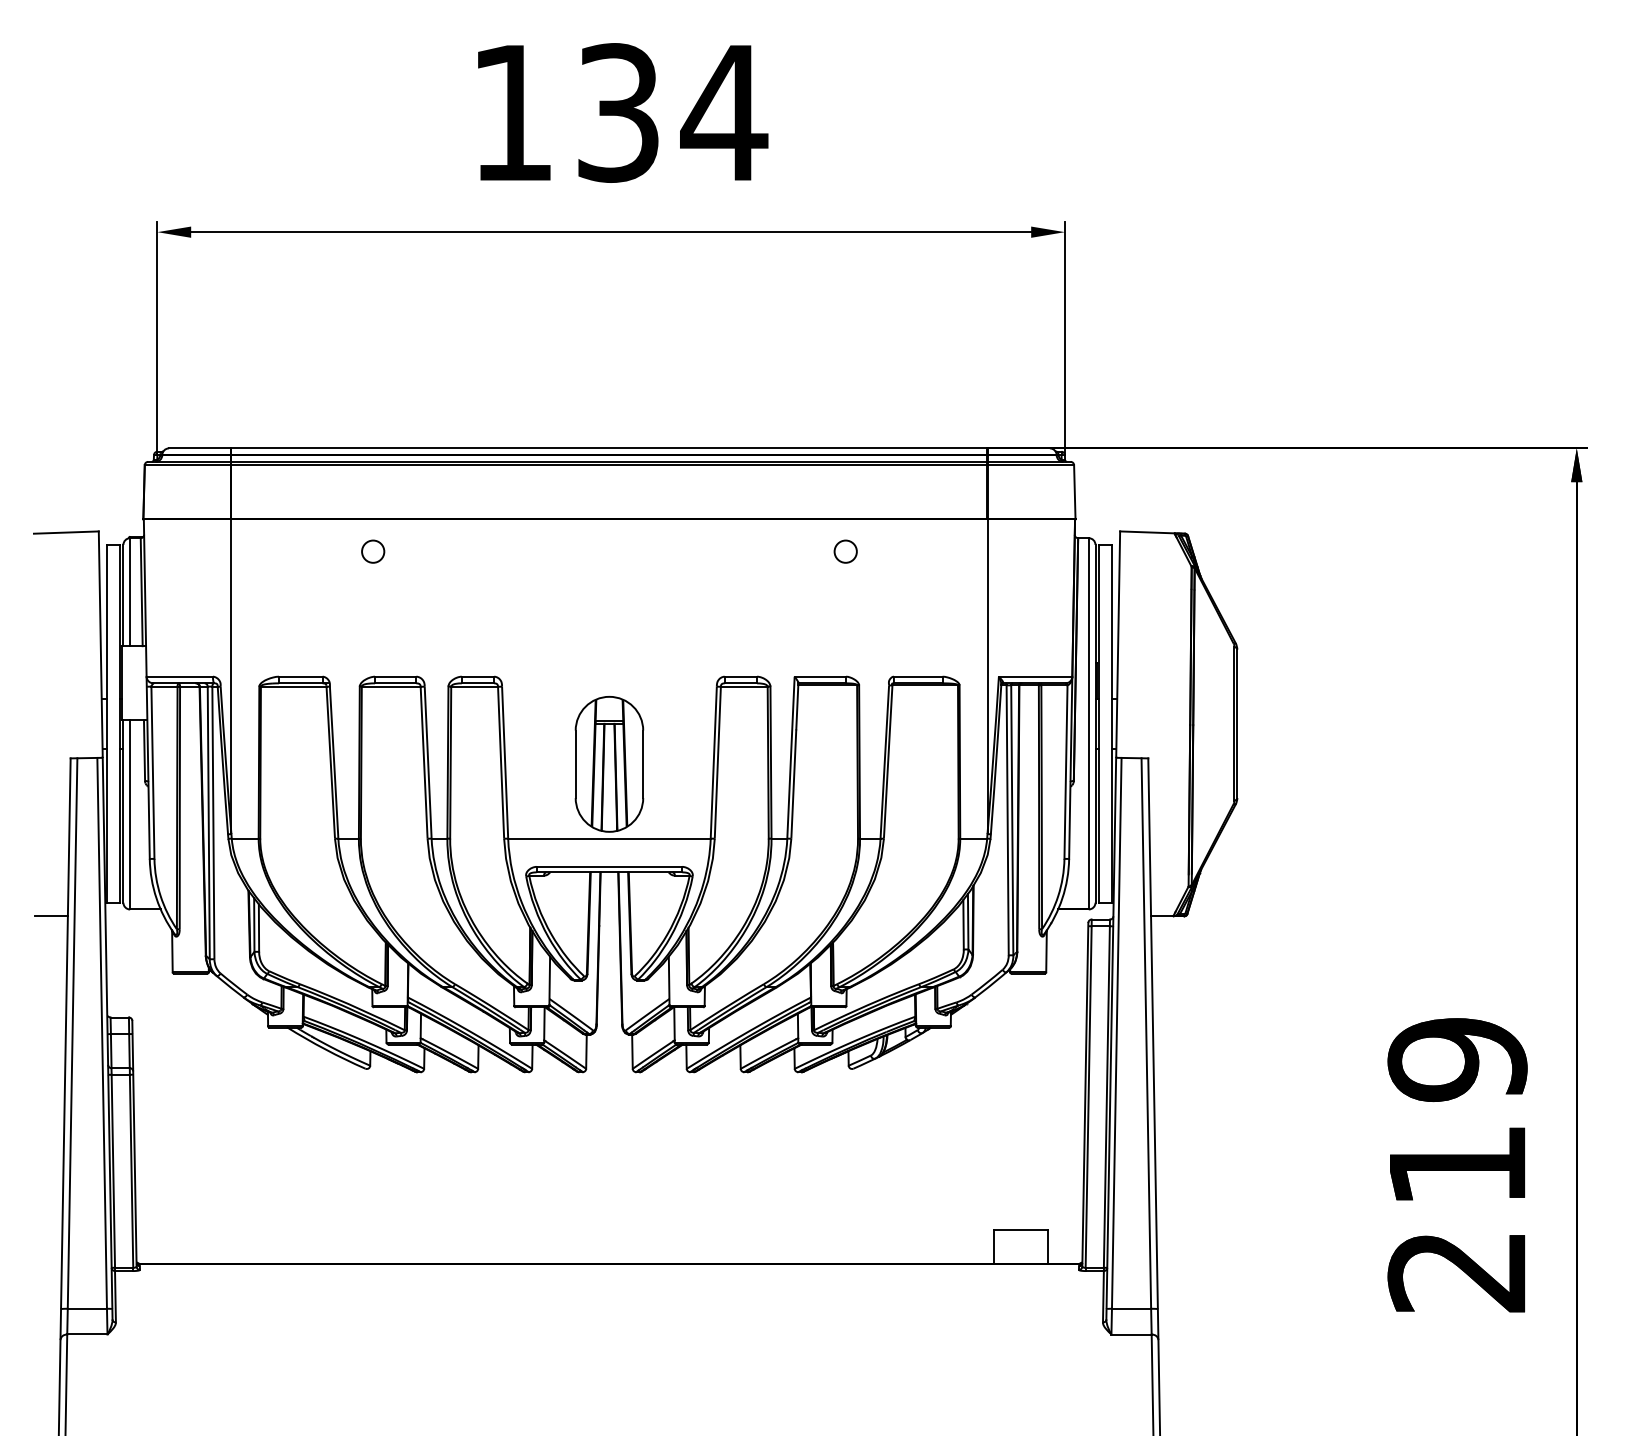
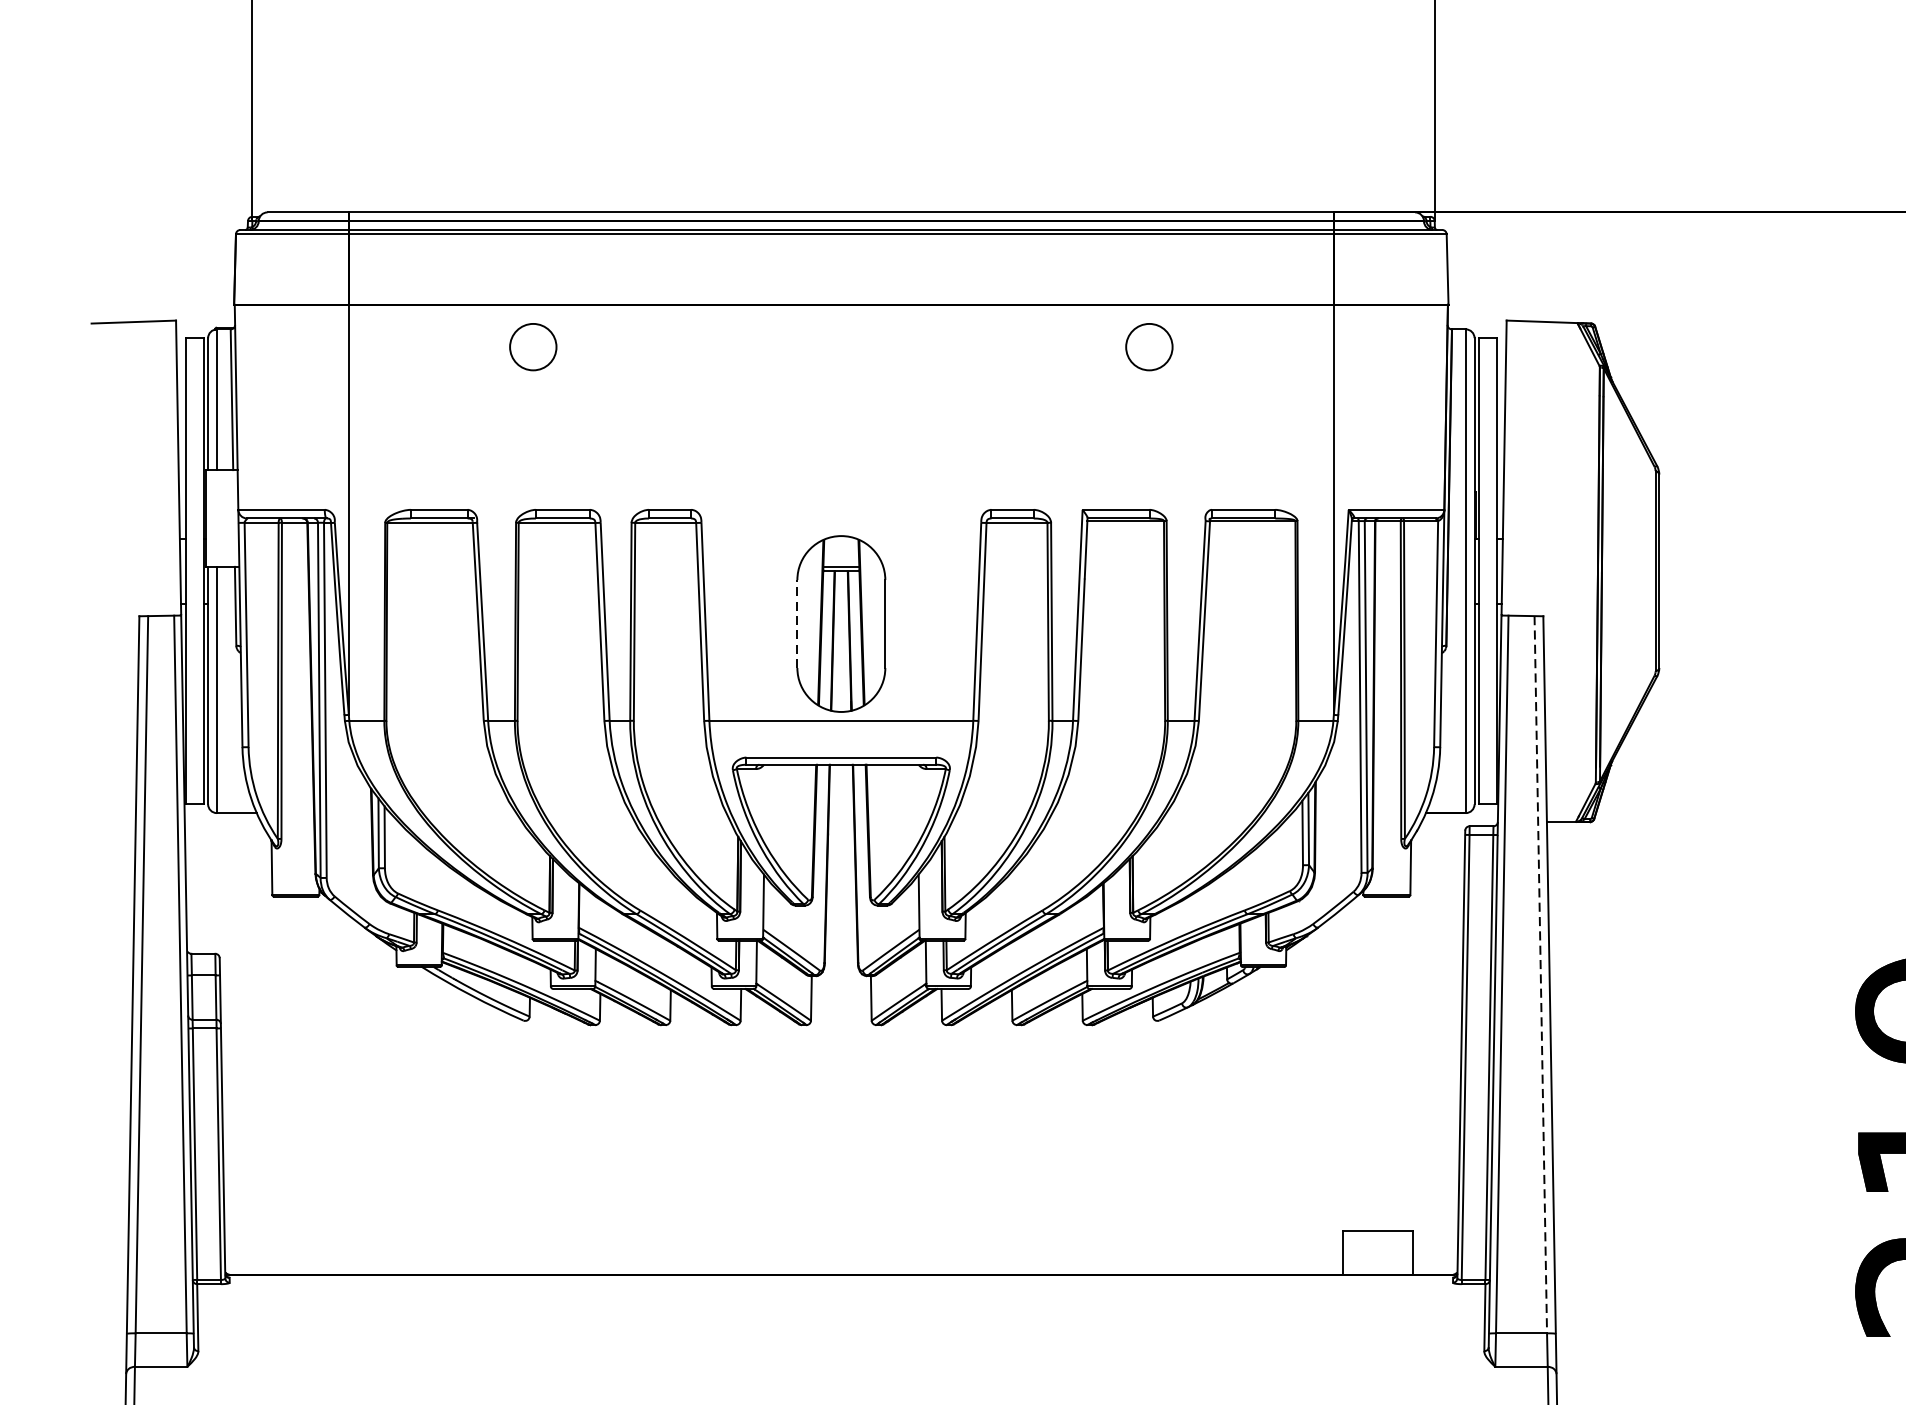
circle: (373, 551) -> (533, 346), size x1.6
circle: (845, 551) -> (1148, 346), size x1.6
line: (575, 764) -> (797, 624), solid -> dashed
line: (50, 916) -> (113, 822), removed
line: (1146, 1034) -> (1541, 975), solid -> dashed

